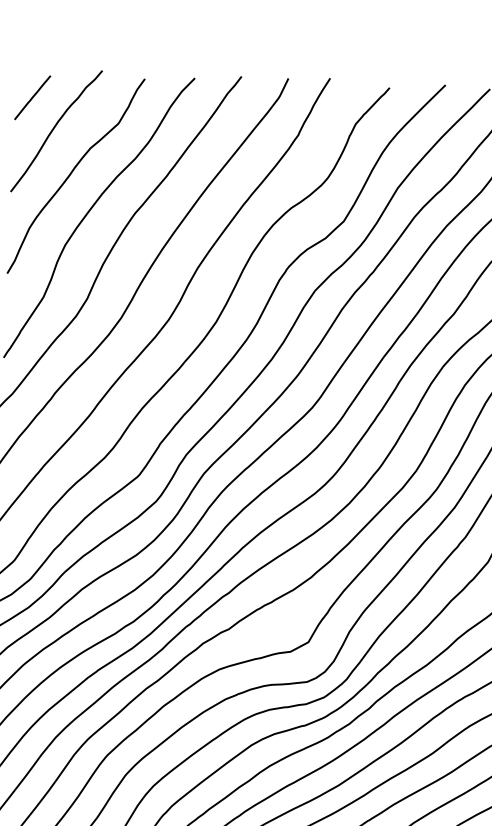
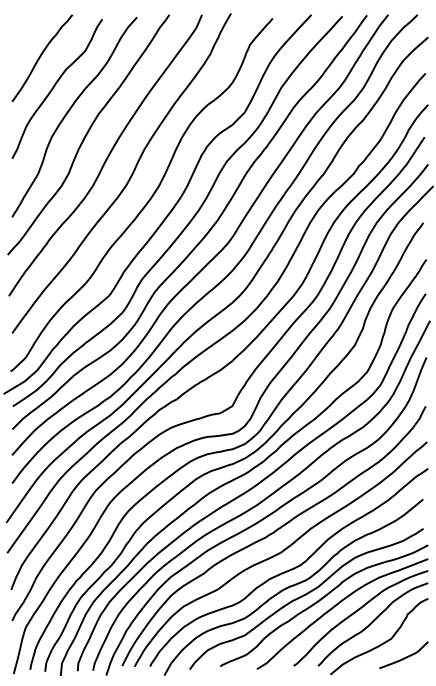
line: (32, 97) -> (24, 35), removed

